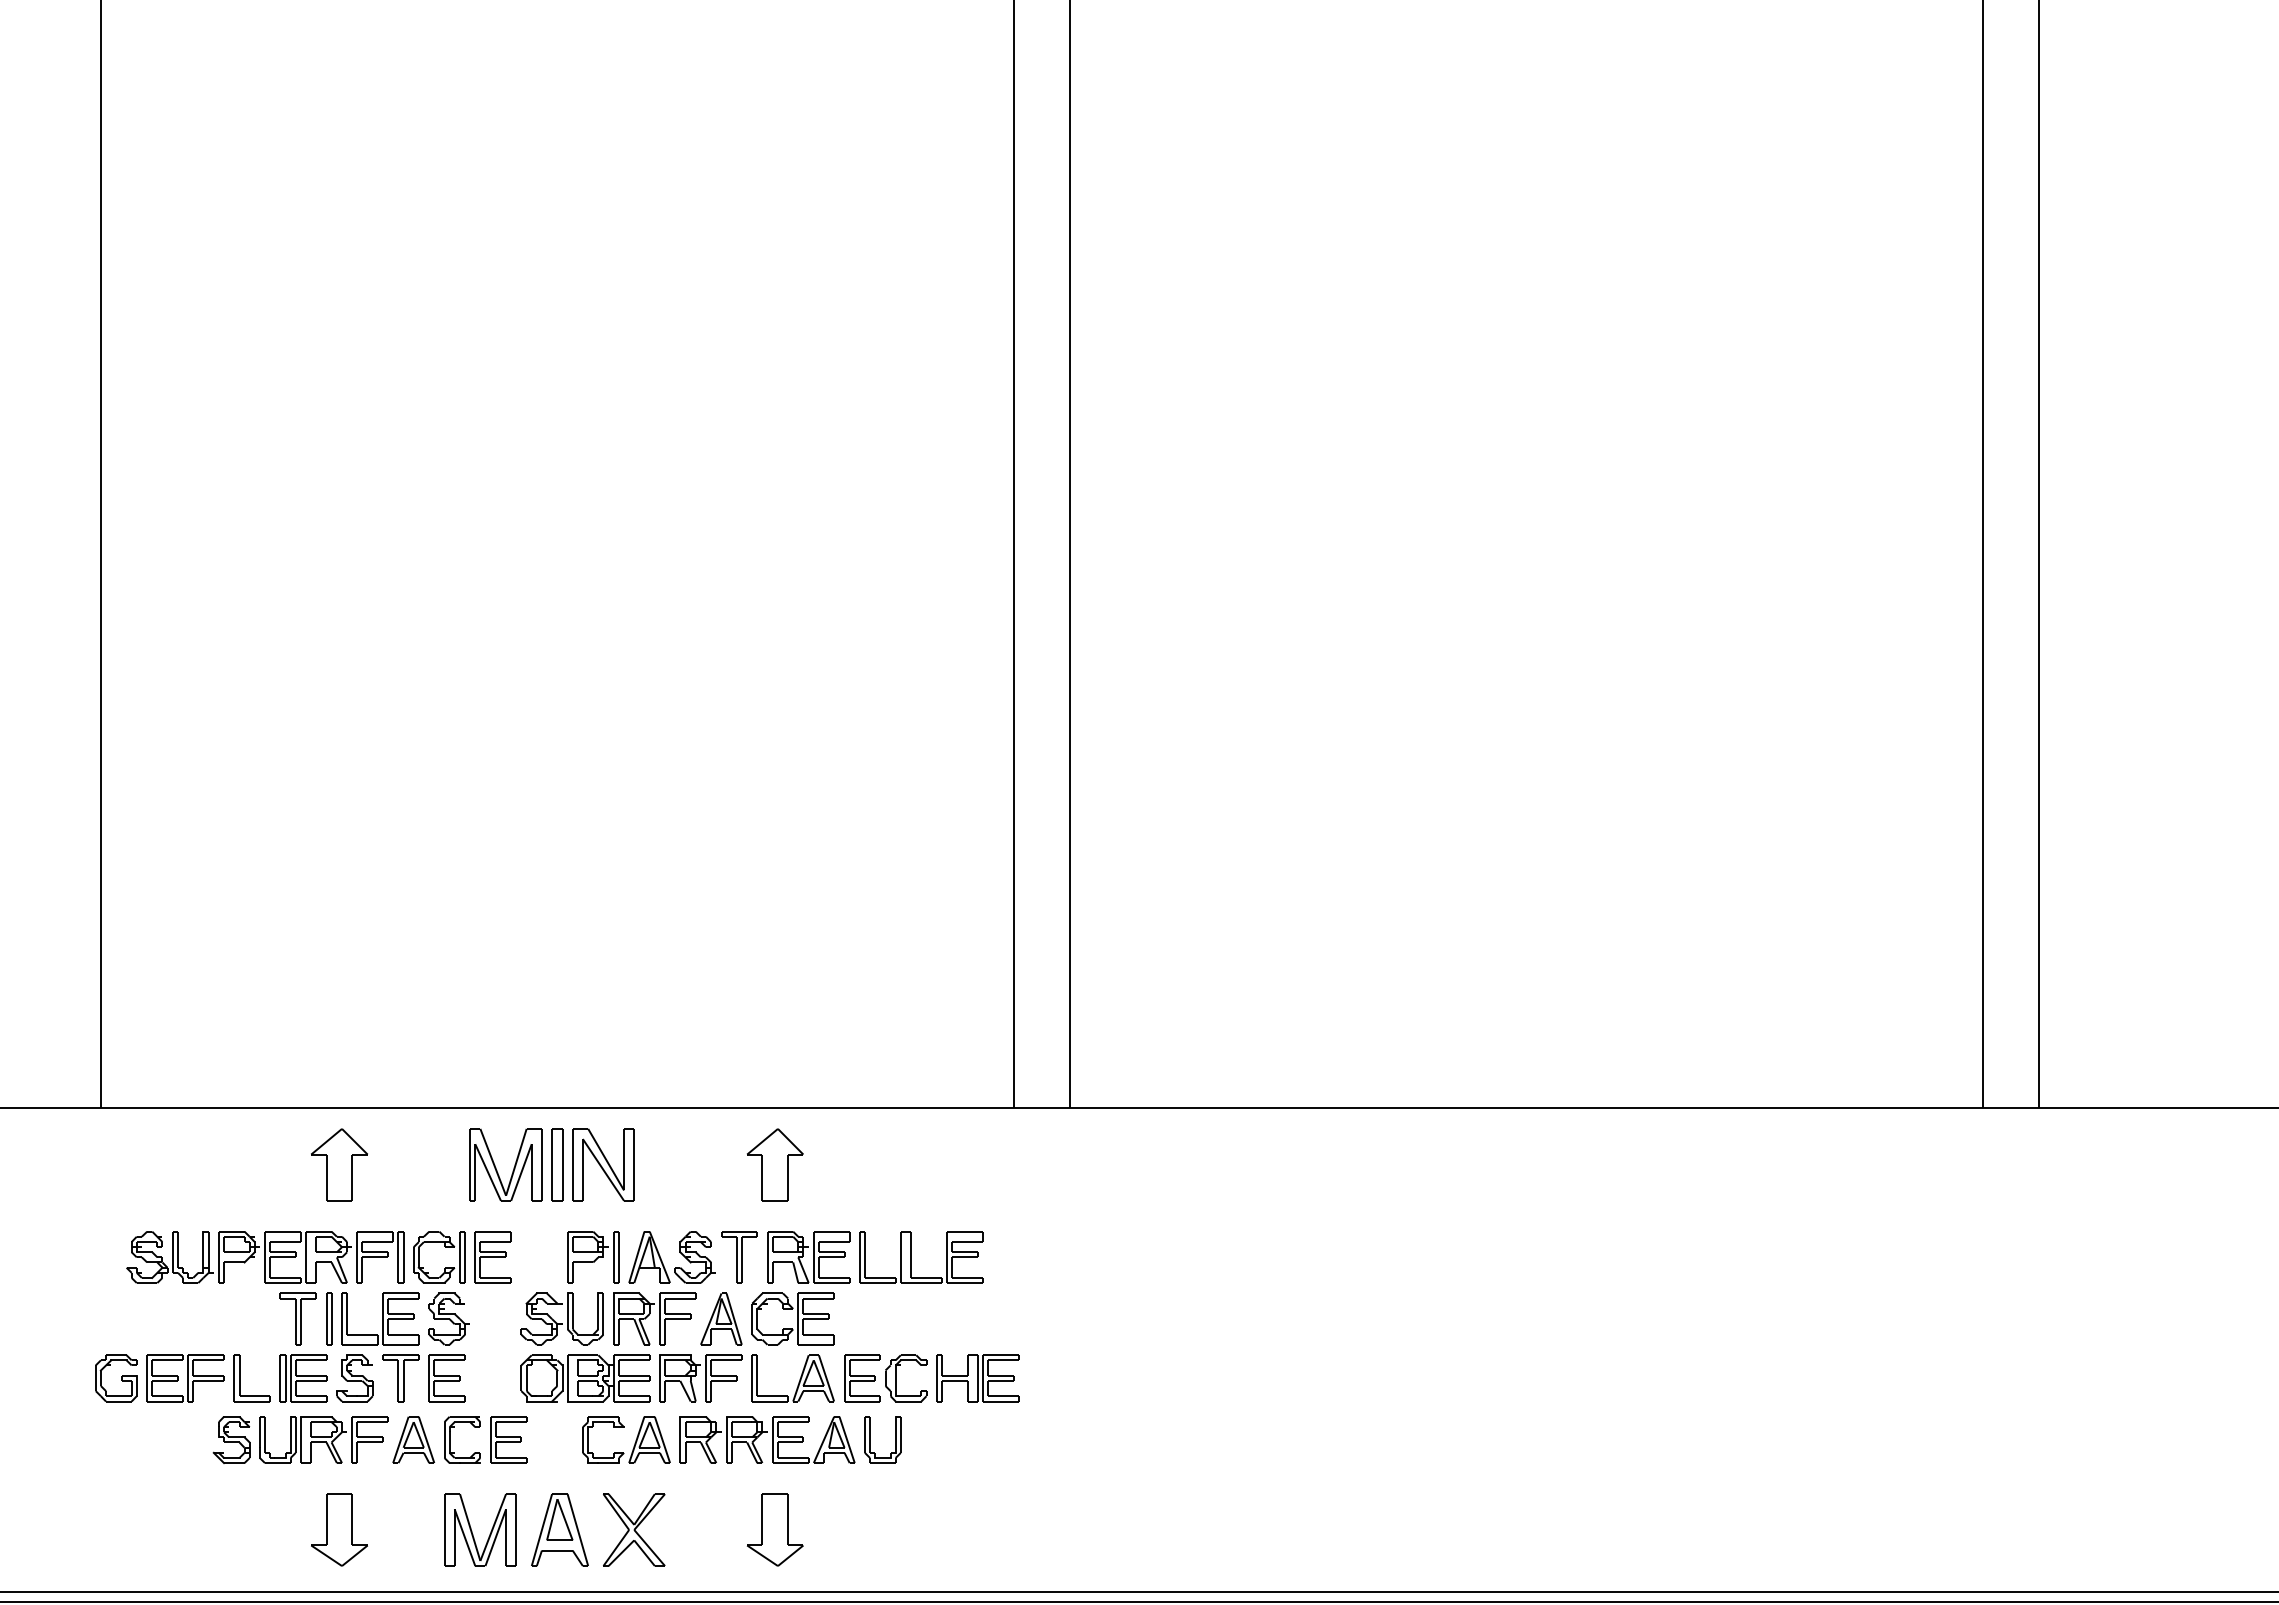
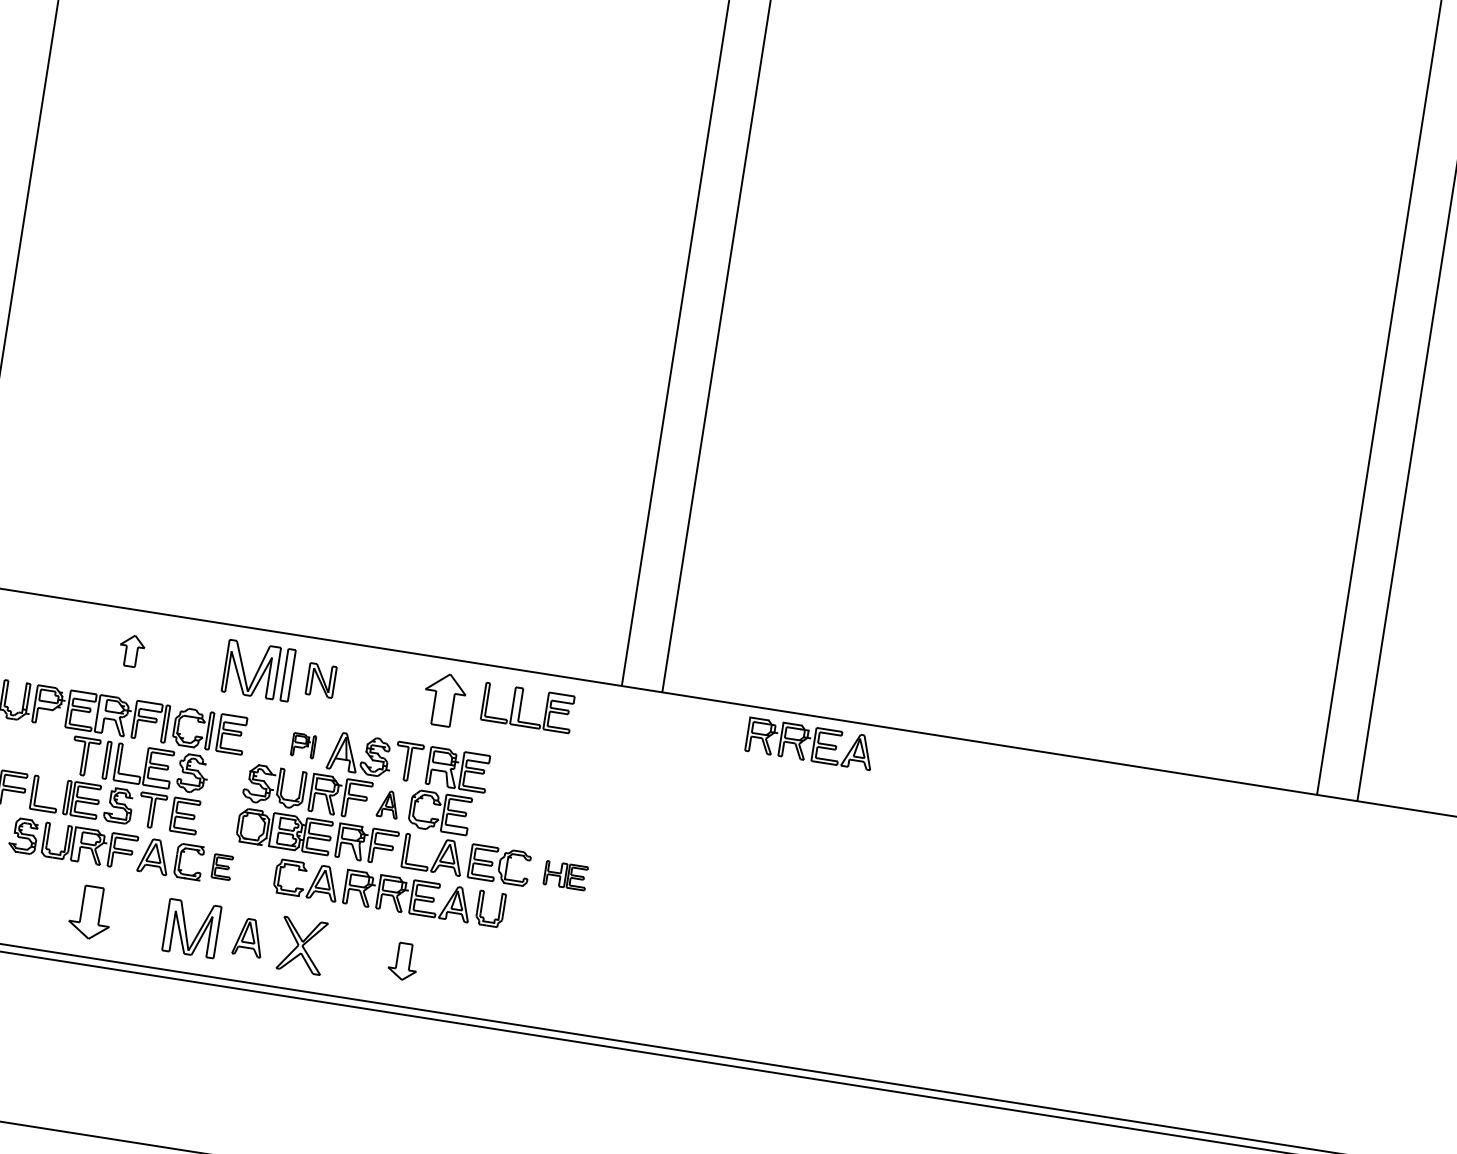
part: (1282, 1146) -> (810, 743), added
part: (339, 1164) -> (131, 650), size x0.6
part: (603, 1164) -> (321, 680), size x0.6
part: (593, 1257) -> (303, 745), size x0.6
part: (911, 1257) -> (520, 707), moved
part: (721, 1318) -> (388, 803), size x0.7
part: (977, 1378) -> (565, 875), size x0.7
part: (508, 1439) -> (222, 866), size x0.7
part: (559, 1529) -> (248, 937), size x0.7
part: (775, 1529) -> (403, 961), size x0.7

